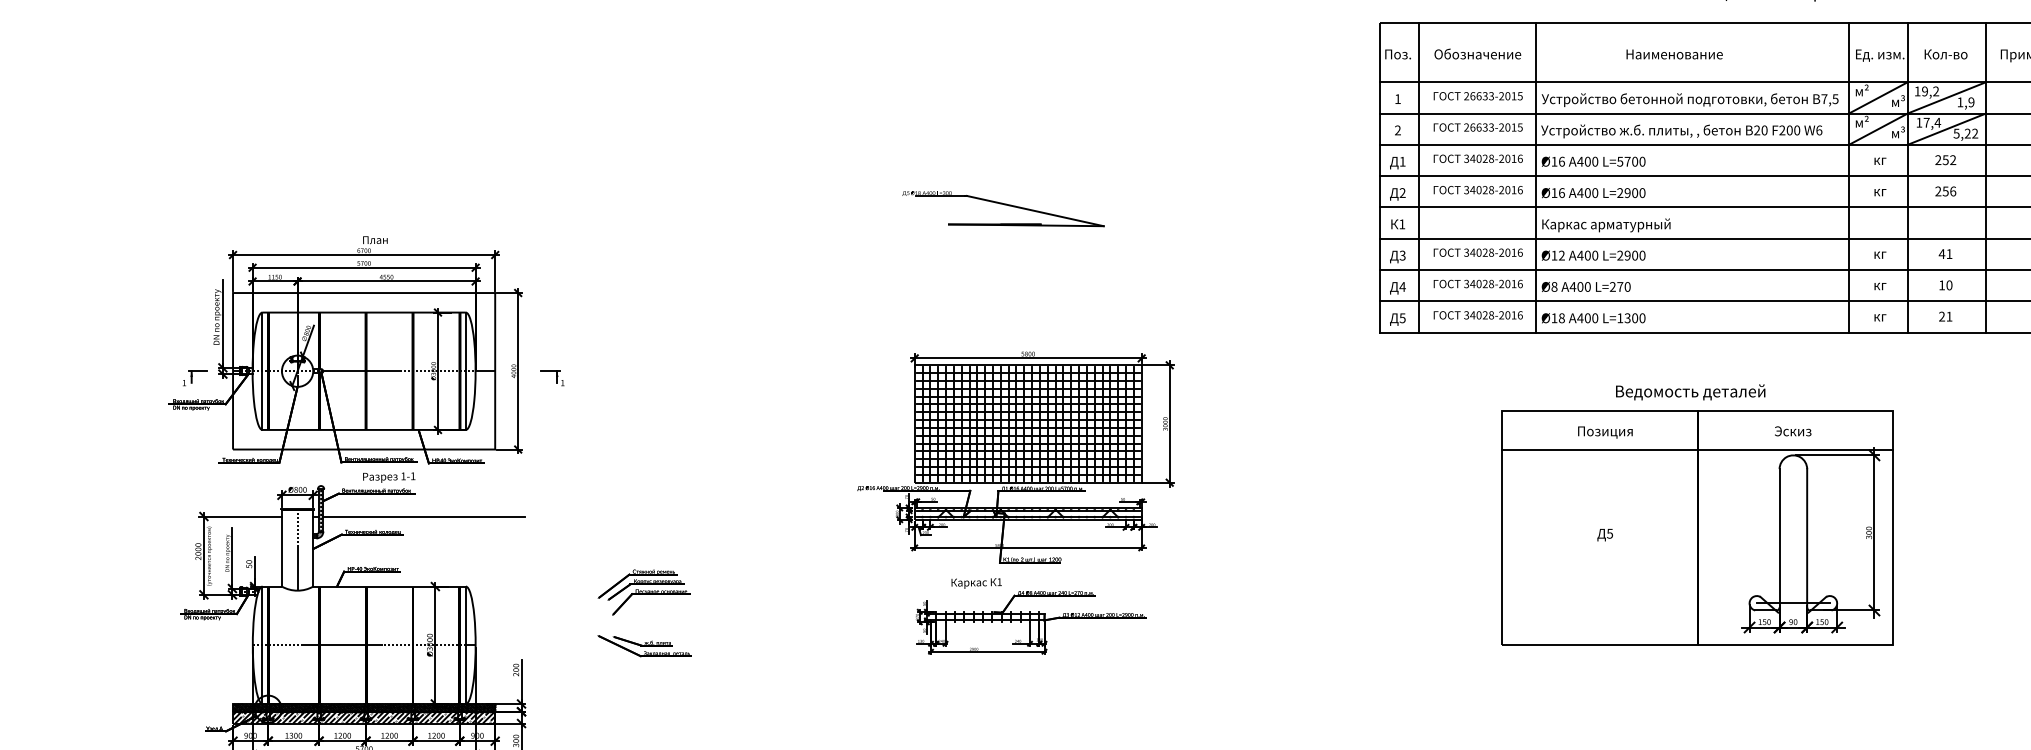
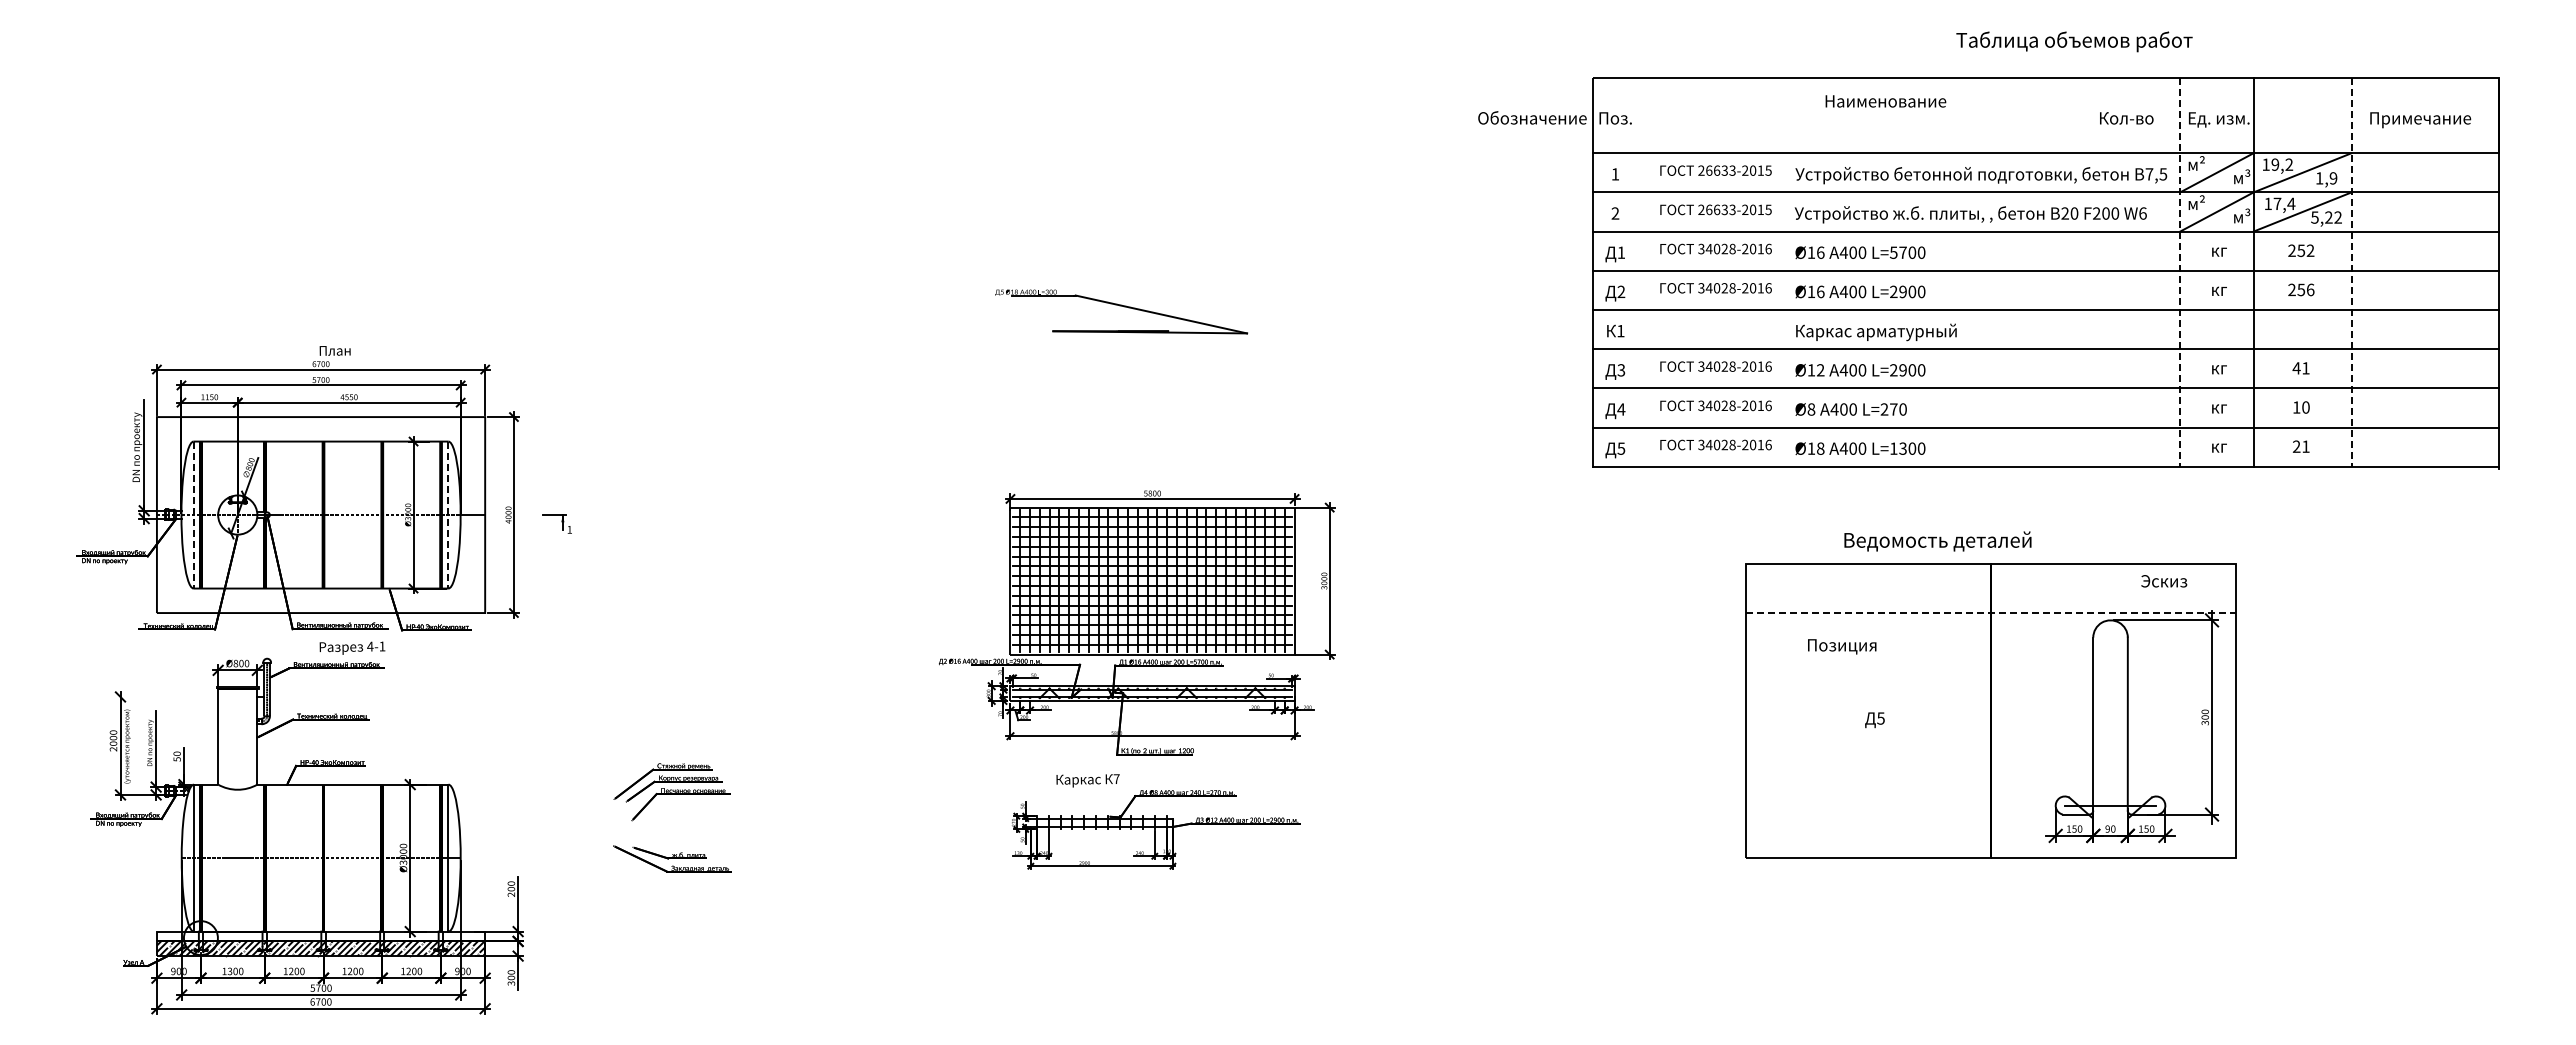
text: (1477, 53) -> (1532, 117), moved
text: (1674, 54) -> (1885, 101), moved
text: (1945, 54) -> (2126, 118), moved
line: (1418, 177) -> (1641, 272), removed
line: (1536, 177) -> (1788, 272), removed
line: (1849, 178) -> (2180, 273), solid -> dashed
line: (1985, 178) -> (2351, 273), solid -> dashed
line: (262, 371) -> (193, 515), solid -> dashed
line: (465, 371) -> (448, 515), solid -> dashed
part: (195, 378) -> (109, 523), removed
text: (1690, 392) -> (1937, 541), moved
text: (1793, 431) -> (2164, 581), moved
text: (1605, 432) -> (1842, 646), moved
line: (1697, 449) -> (1990, 613), solid -> dashed
text: (403, 476) -> (370, 646), 1-1 -> 4-1
line: (239, 516) -> (165, 696), removed
line: (423, 516) -> (395, 696), removed
line: (297, 549) -> (237, 738), removed
text: (999, 581) -> (1116, 778), 1 -> 7
hatch: (364, 707) -> (321, 936), removed

